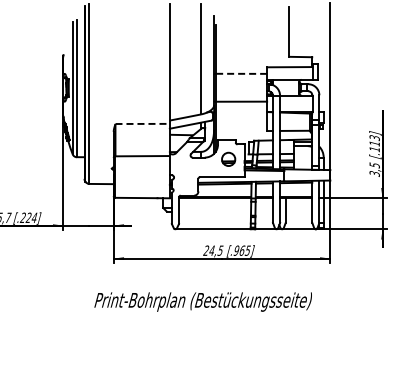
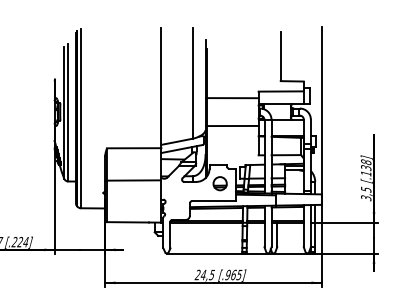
line: (241, 73) -> (233, 97), dashed -> solid
line: (143, 123) -> (135, 147), dashed -> solid
text: (374, 140) -> (366, 164), [.113] -> [.138]

